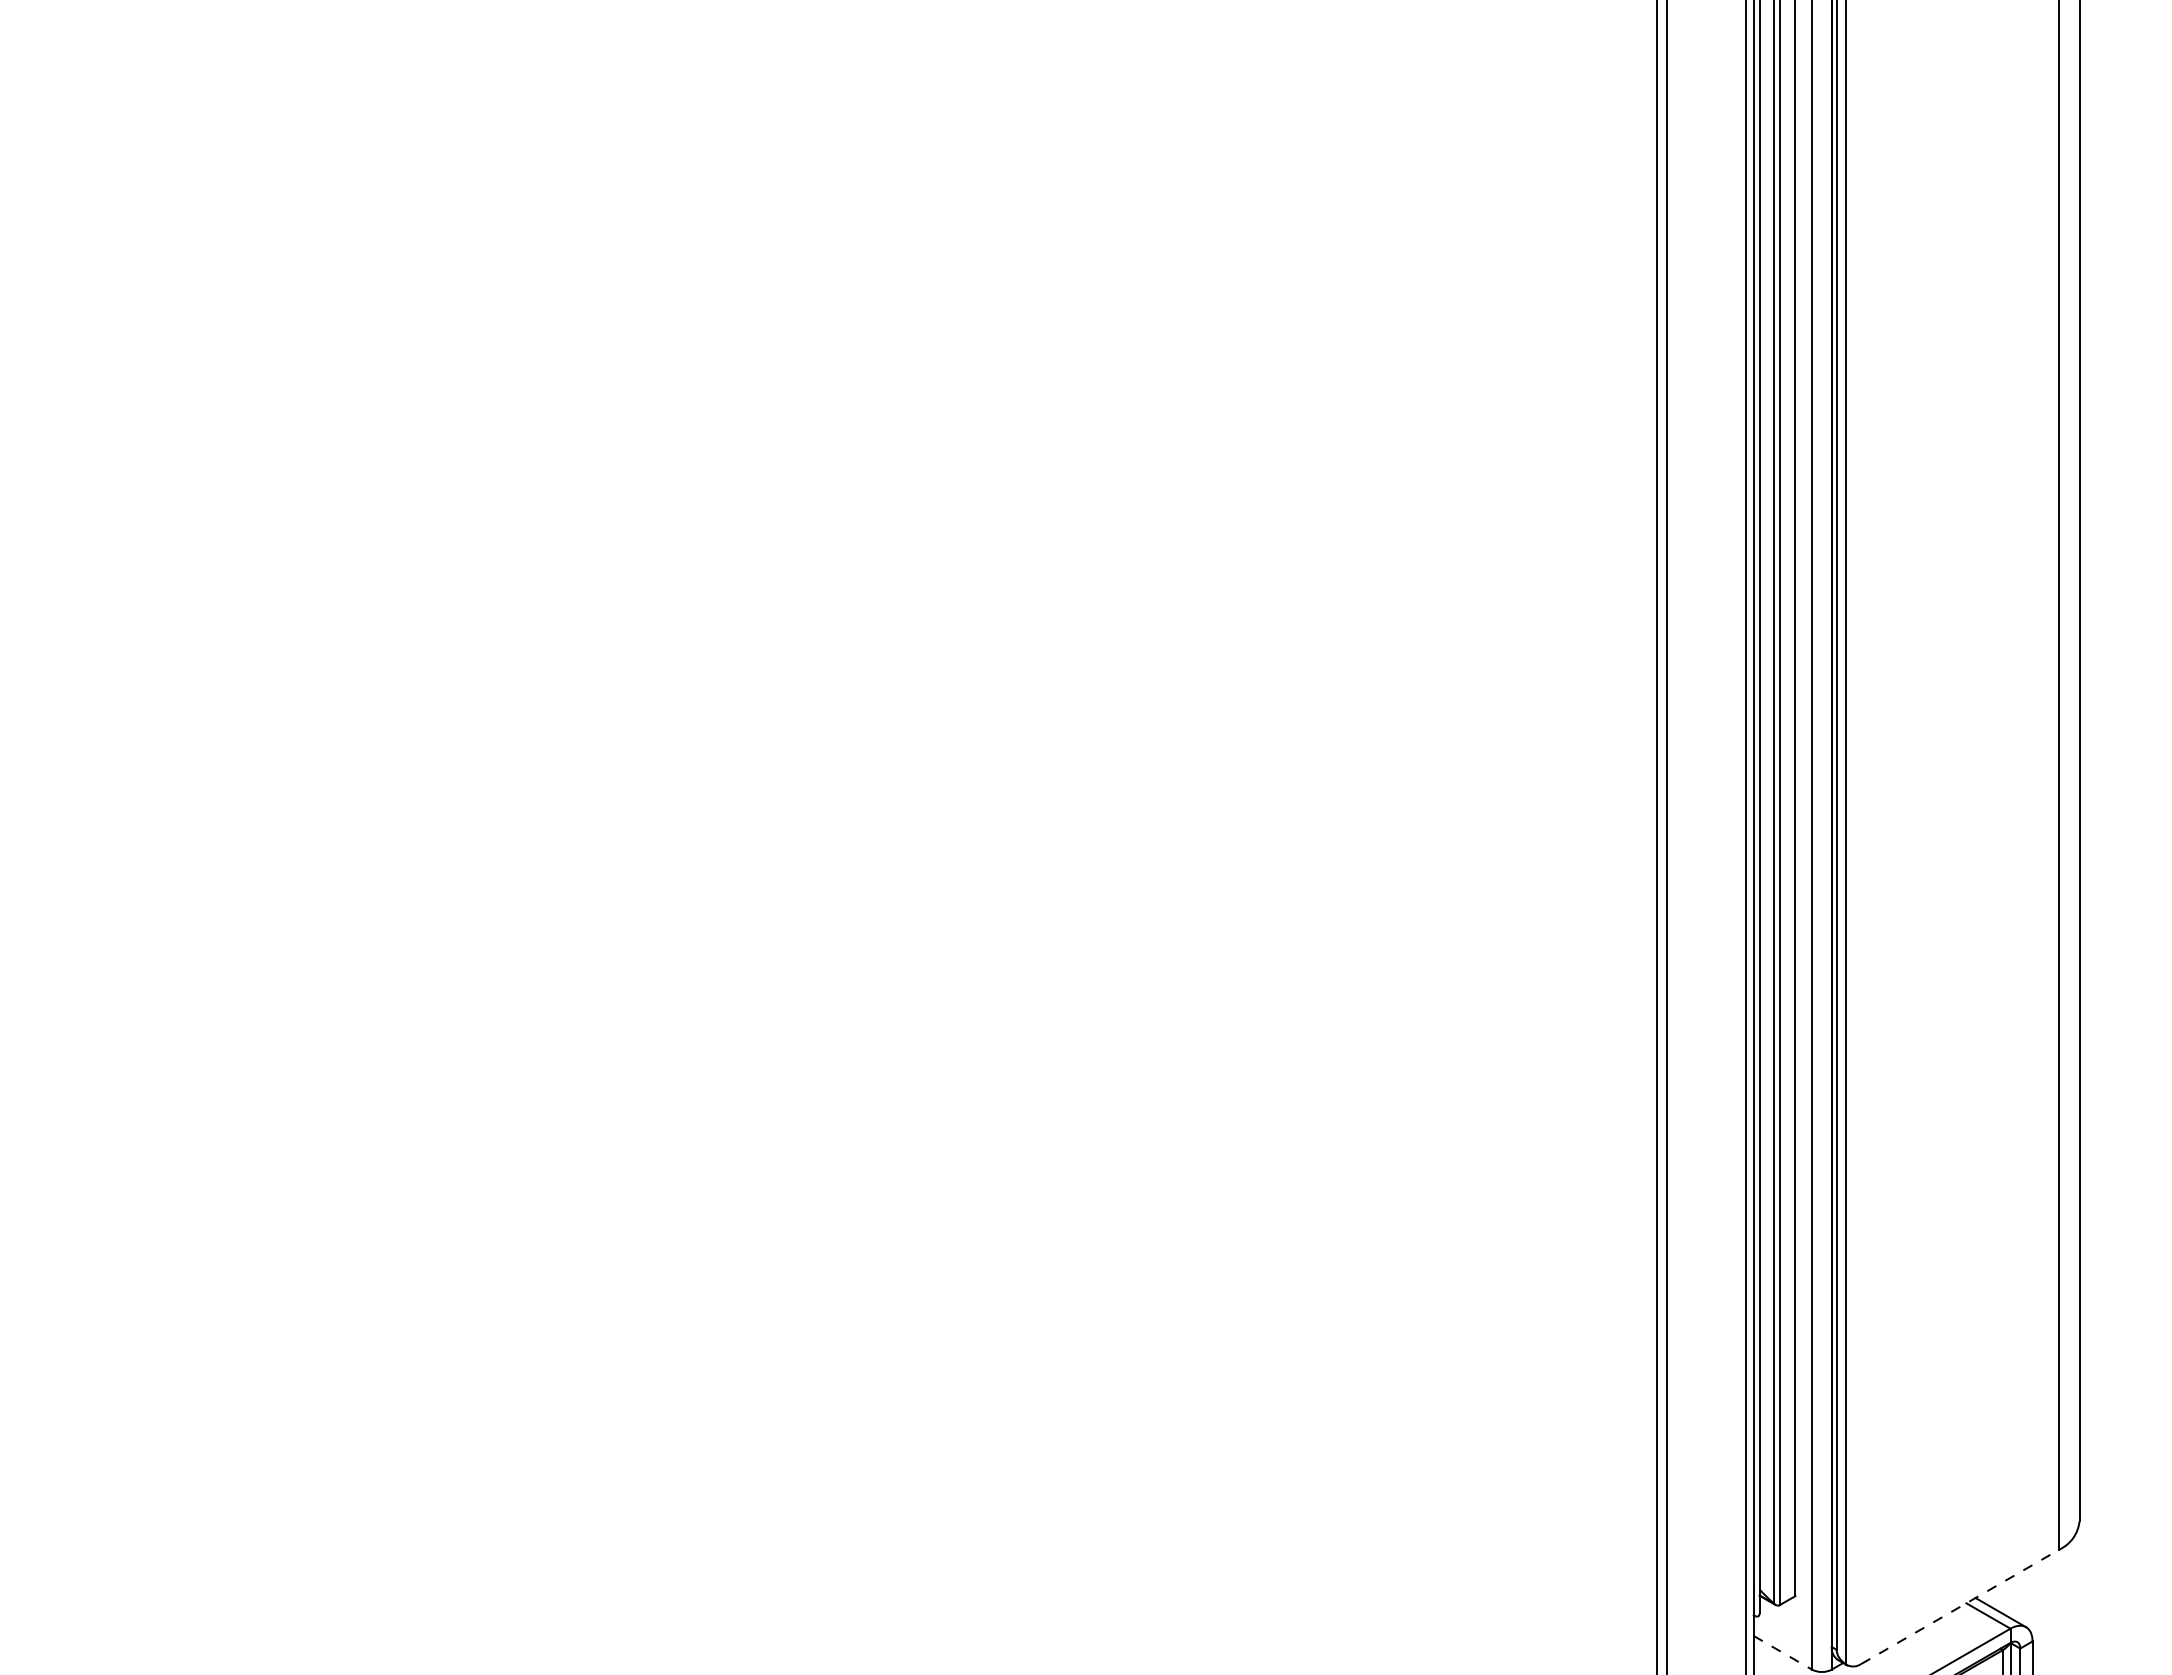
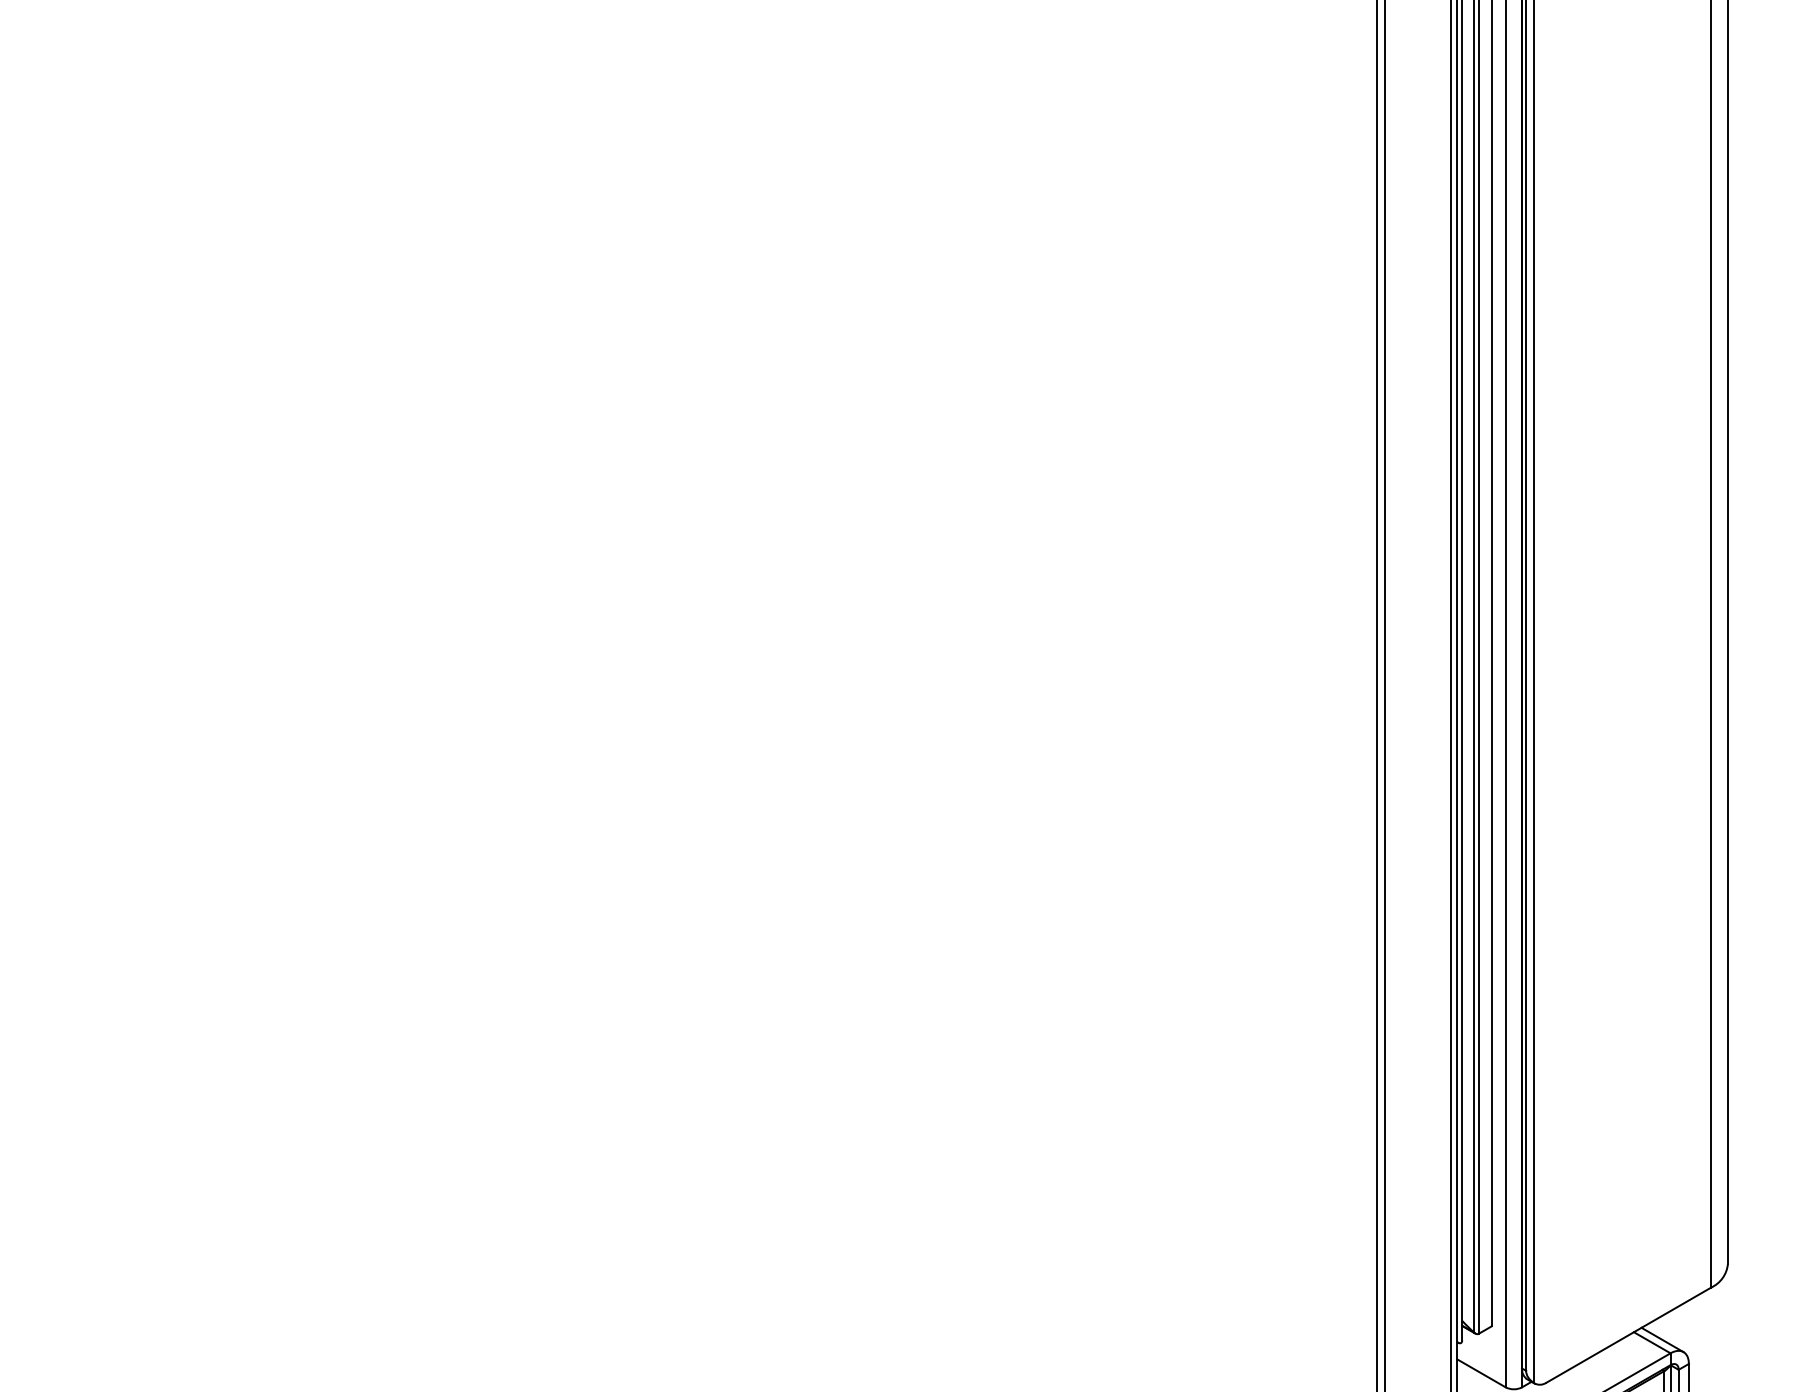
line: (1960, 1606) -> (1629, 1334), dashed -> solid
line: (1782, 1652) -> (1481, 1373), dashed -> solid

